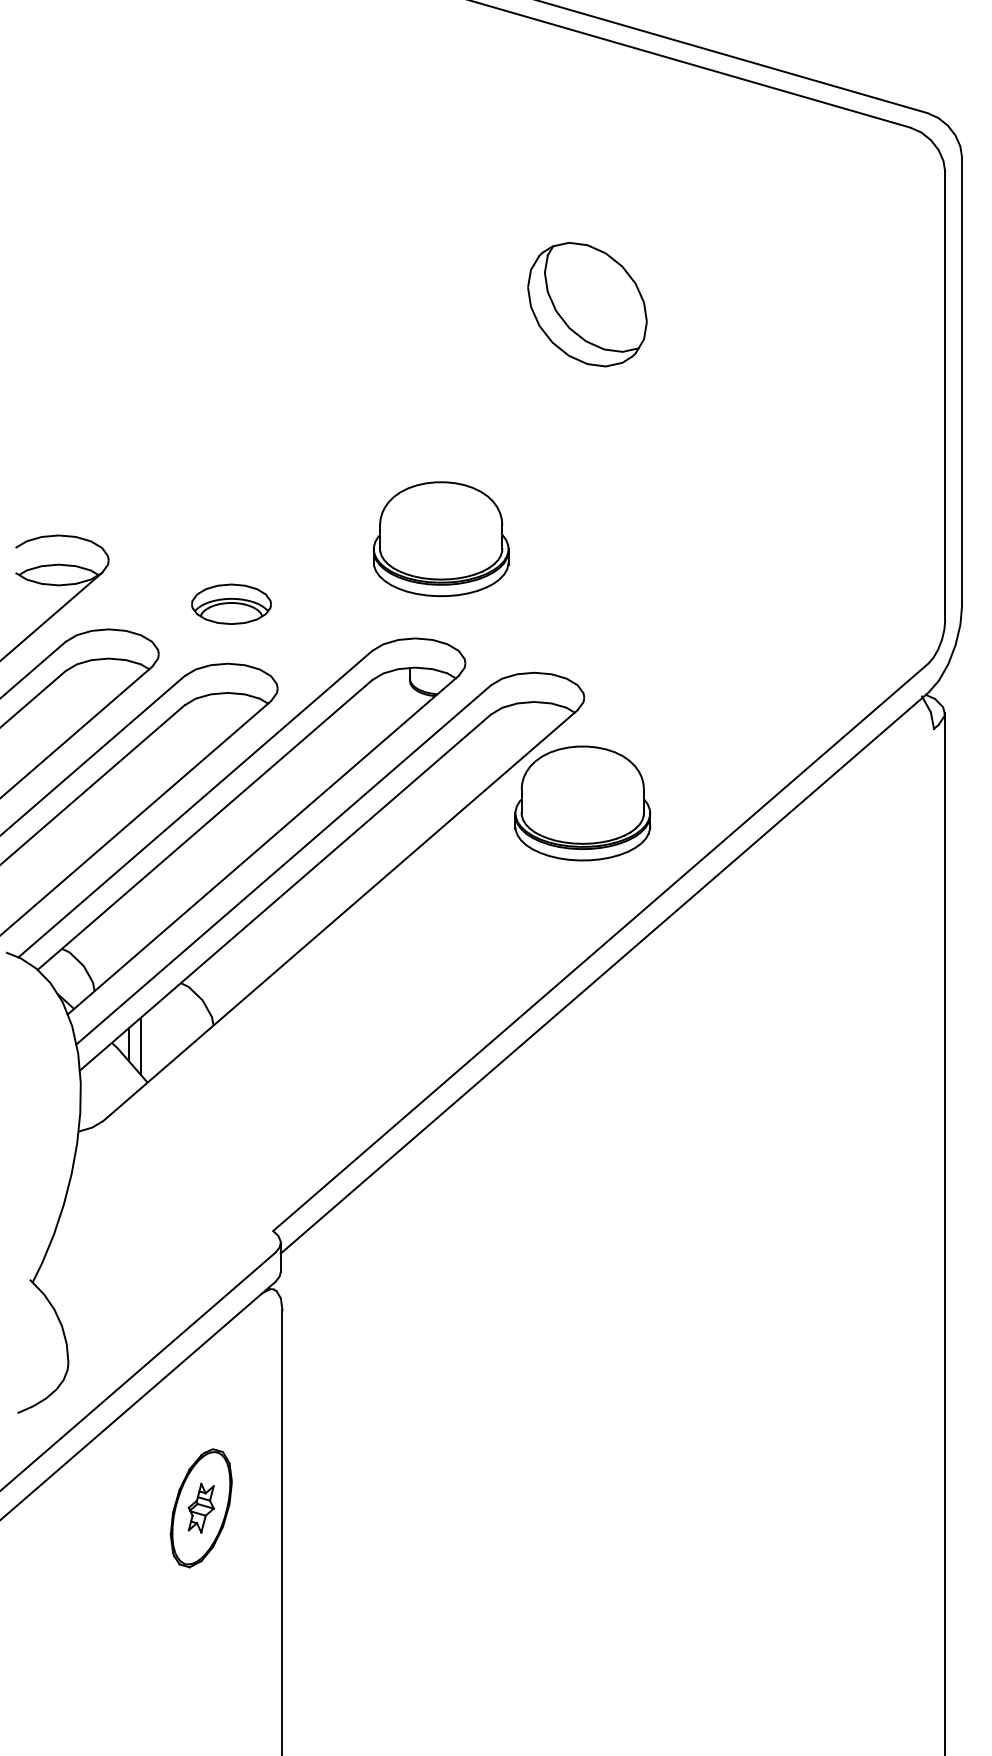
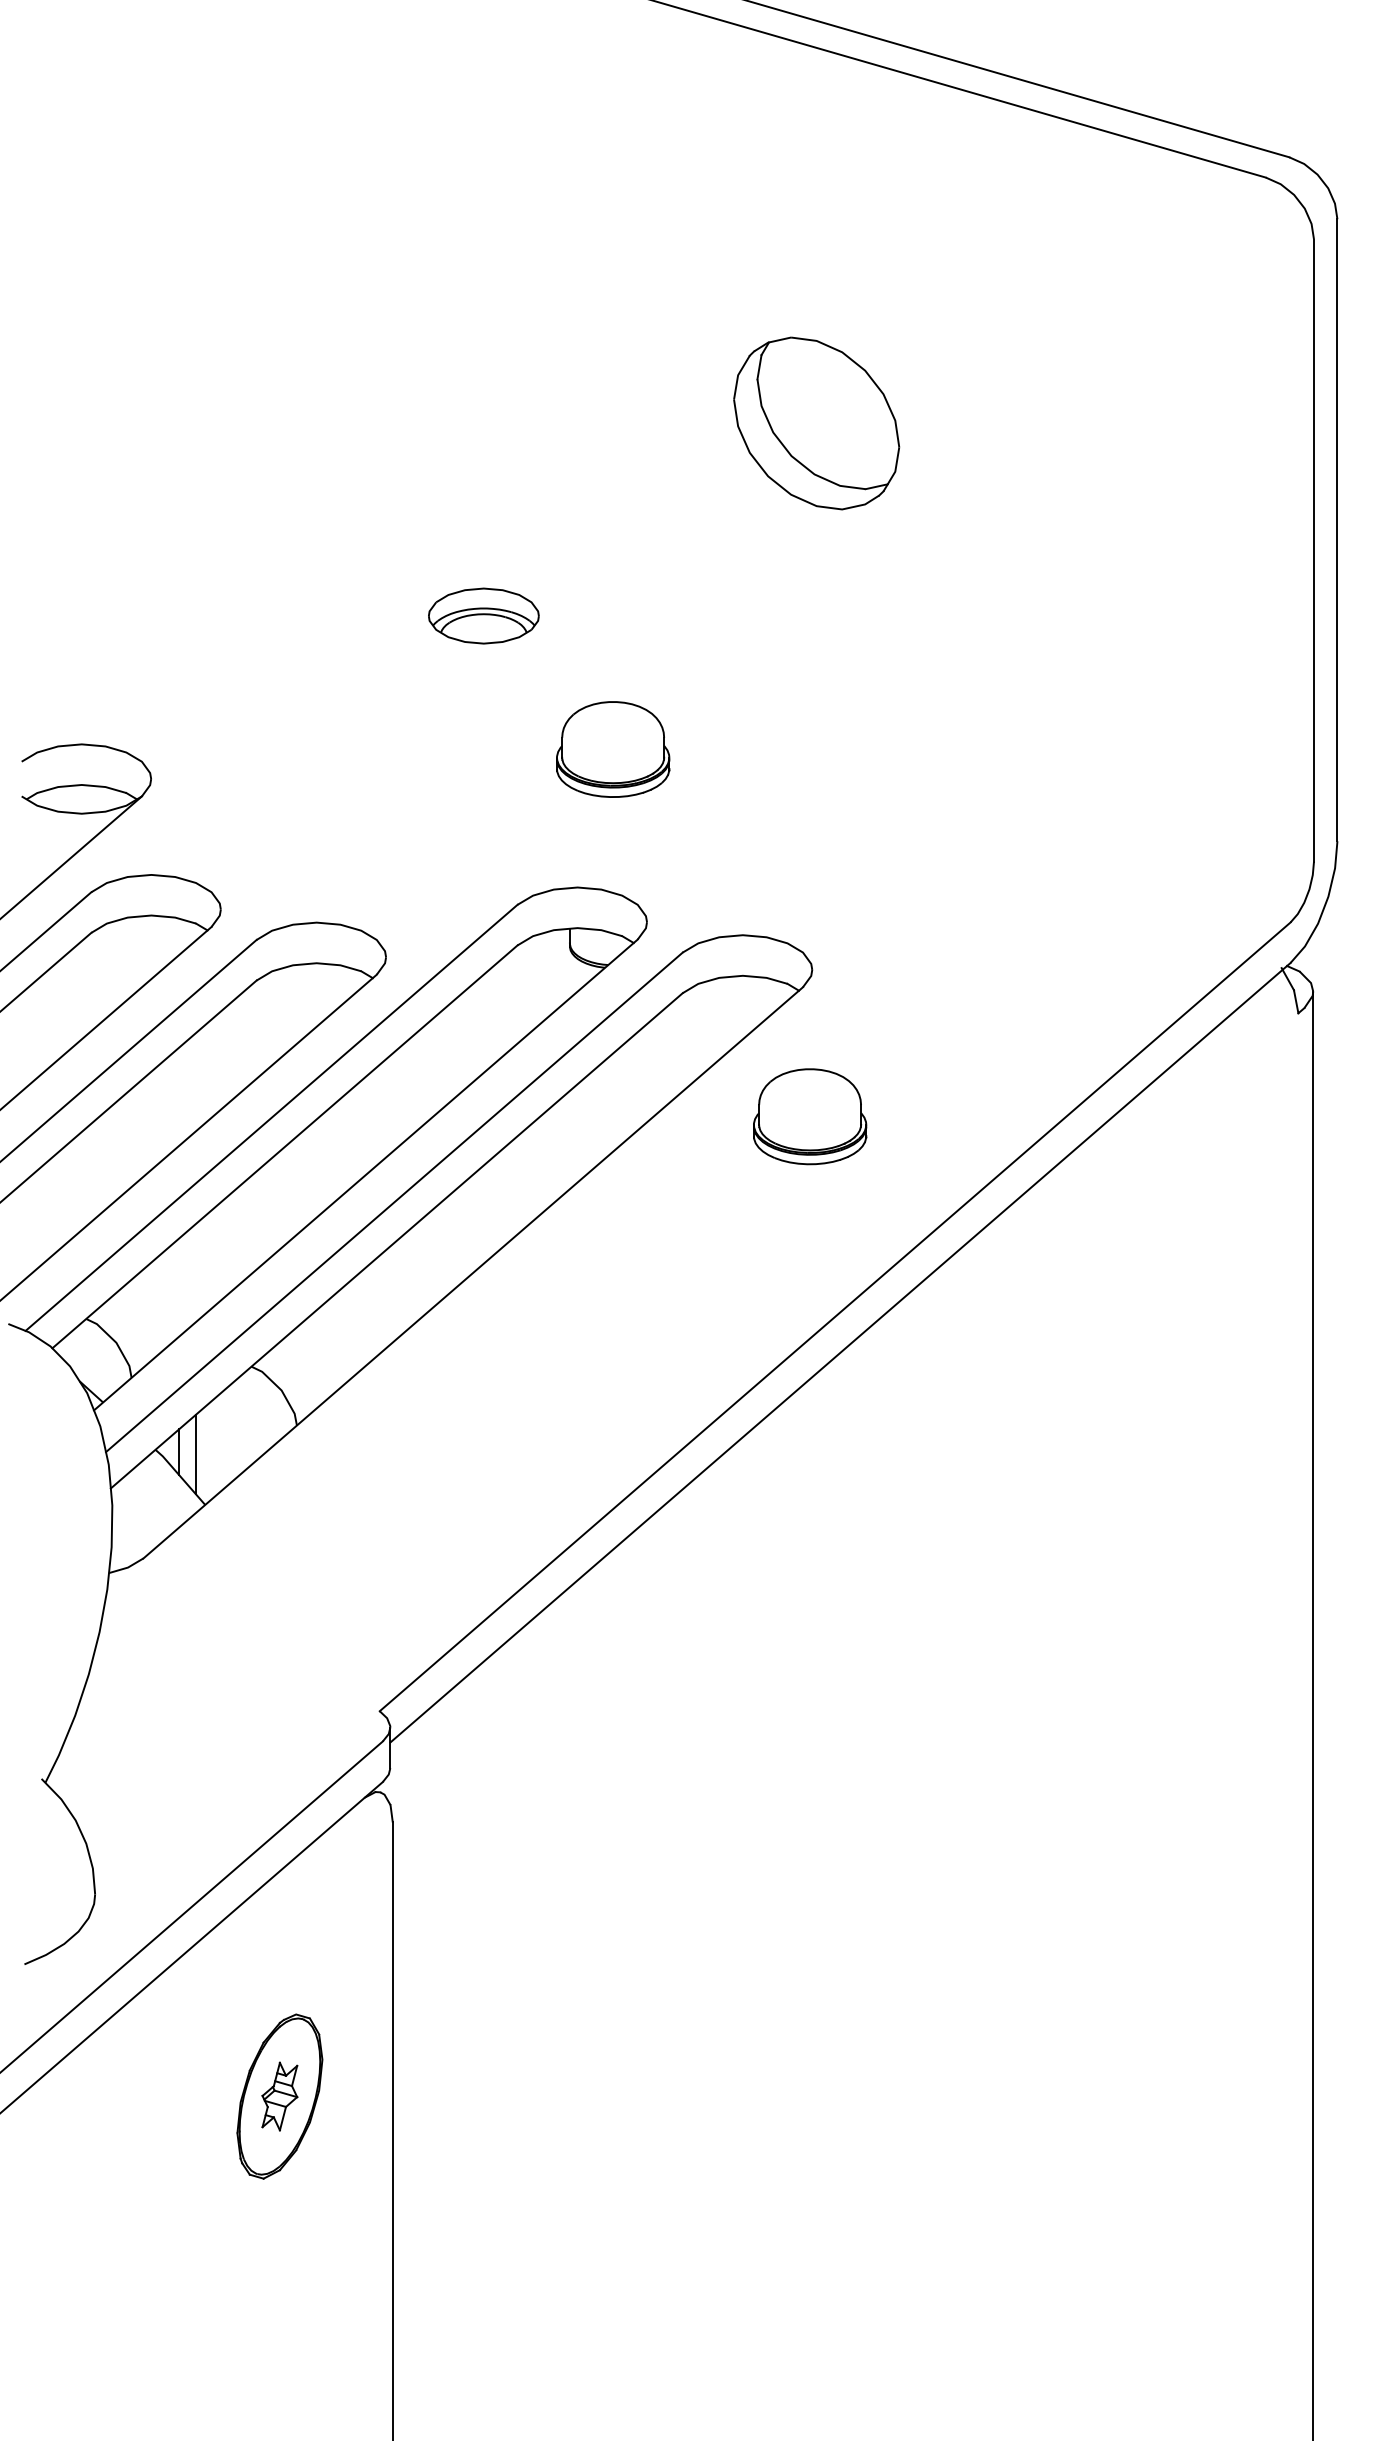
part: (440, 539) -> (612, 749), size x0.6
part: (231, 603) -> (483, 615), moved
part: (582, 803) -> (809, 1116), size x0.6

